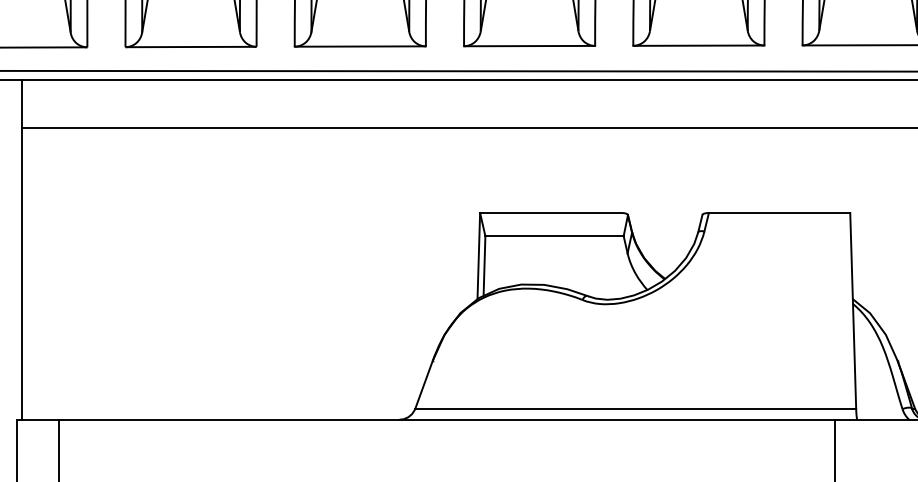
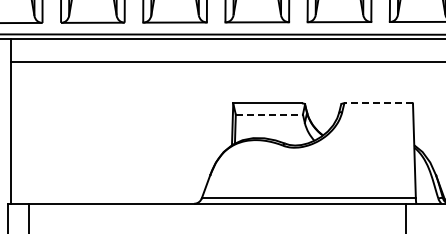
line: (779, 213) -> (378, 103), solid -> dashed
line: (554, 235) -> (269, 114), solid -> dashed

